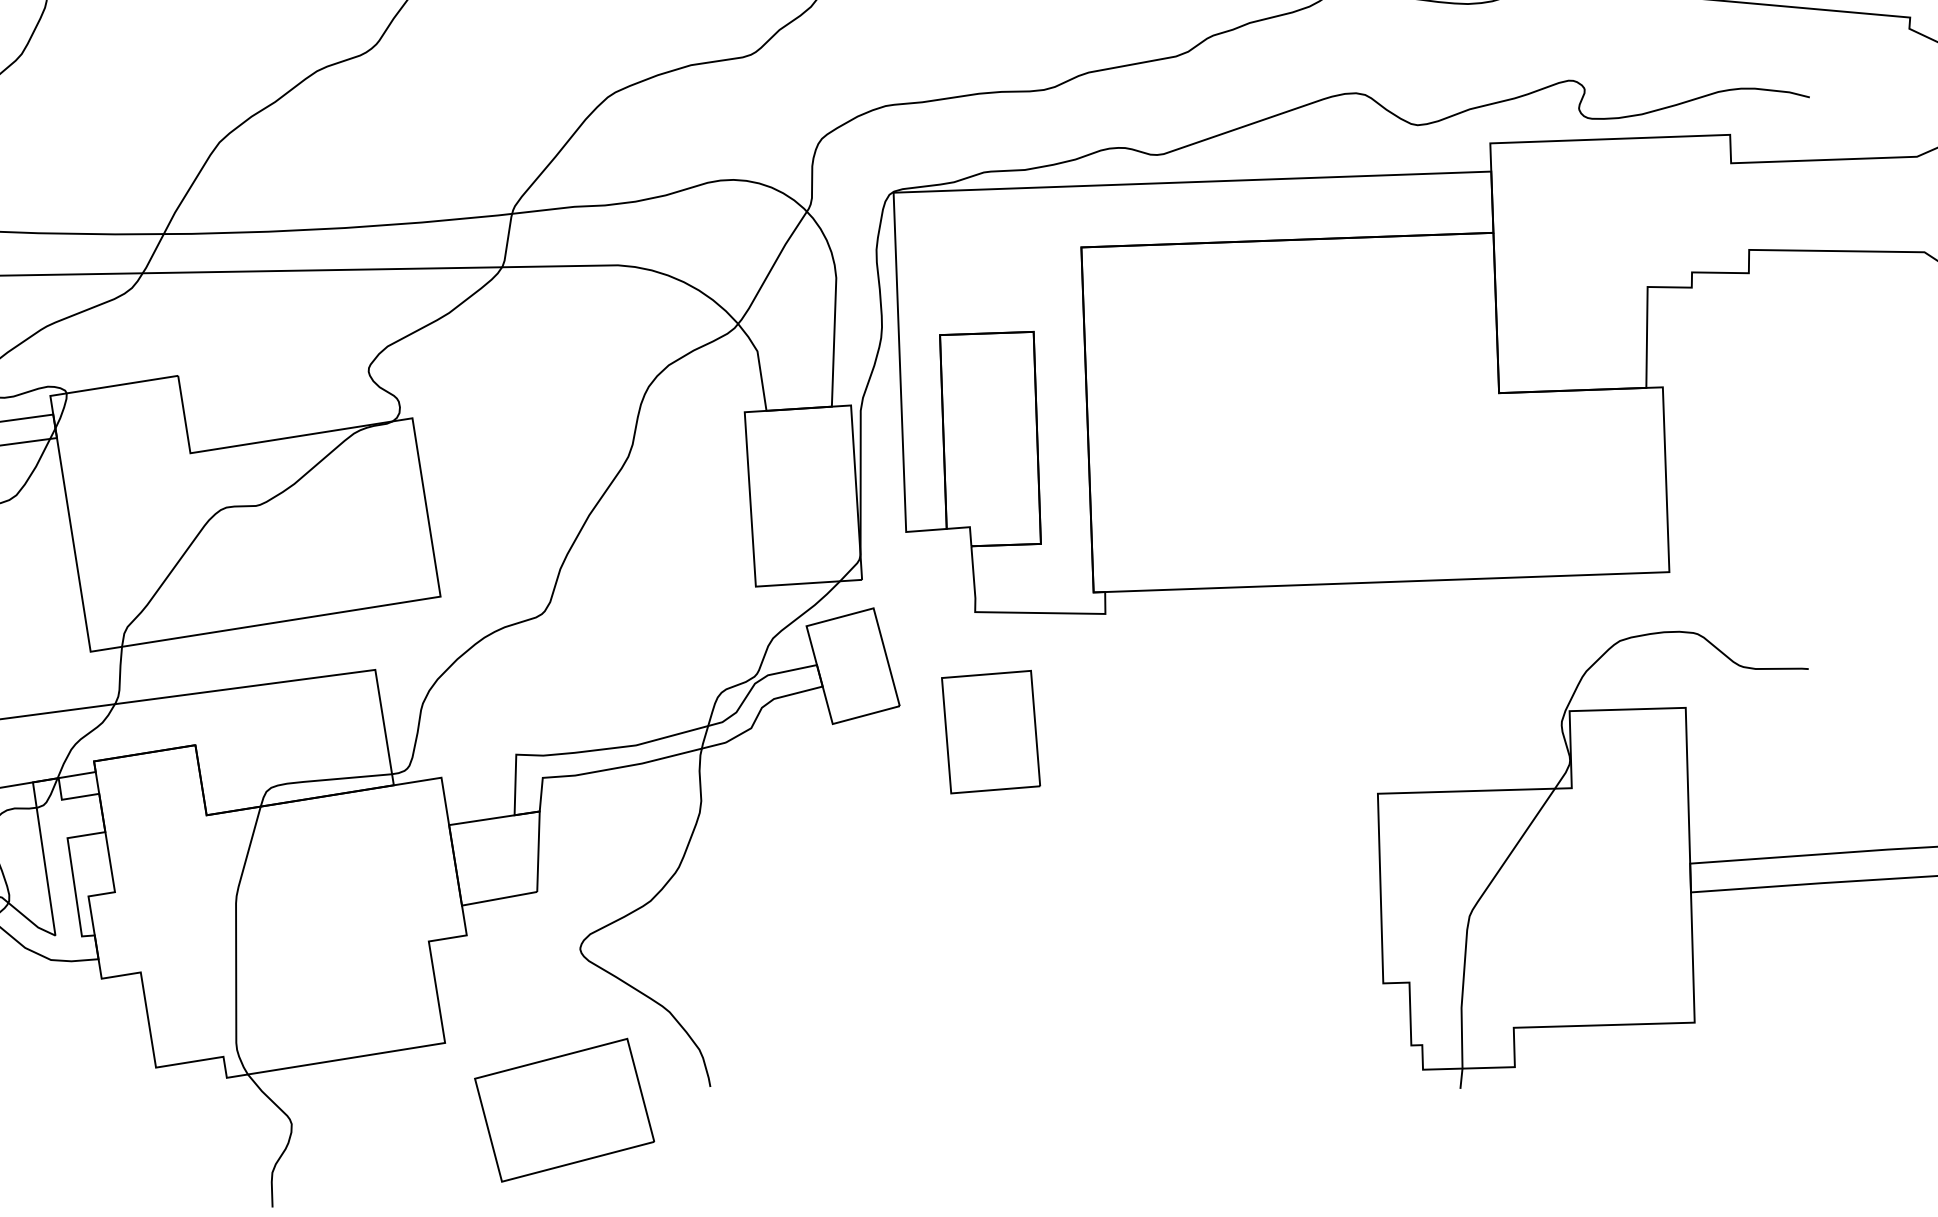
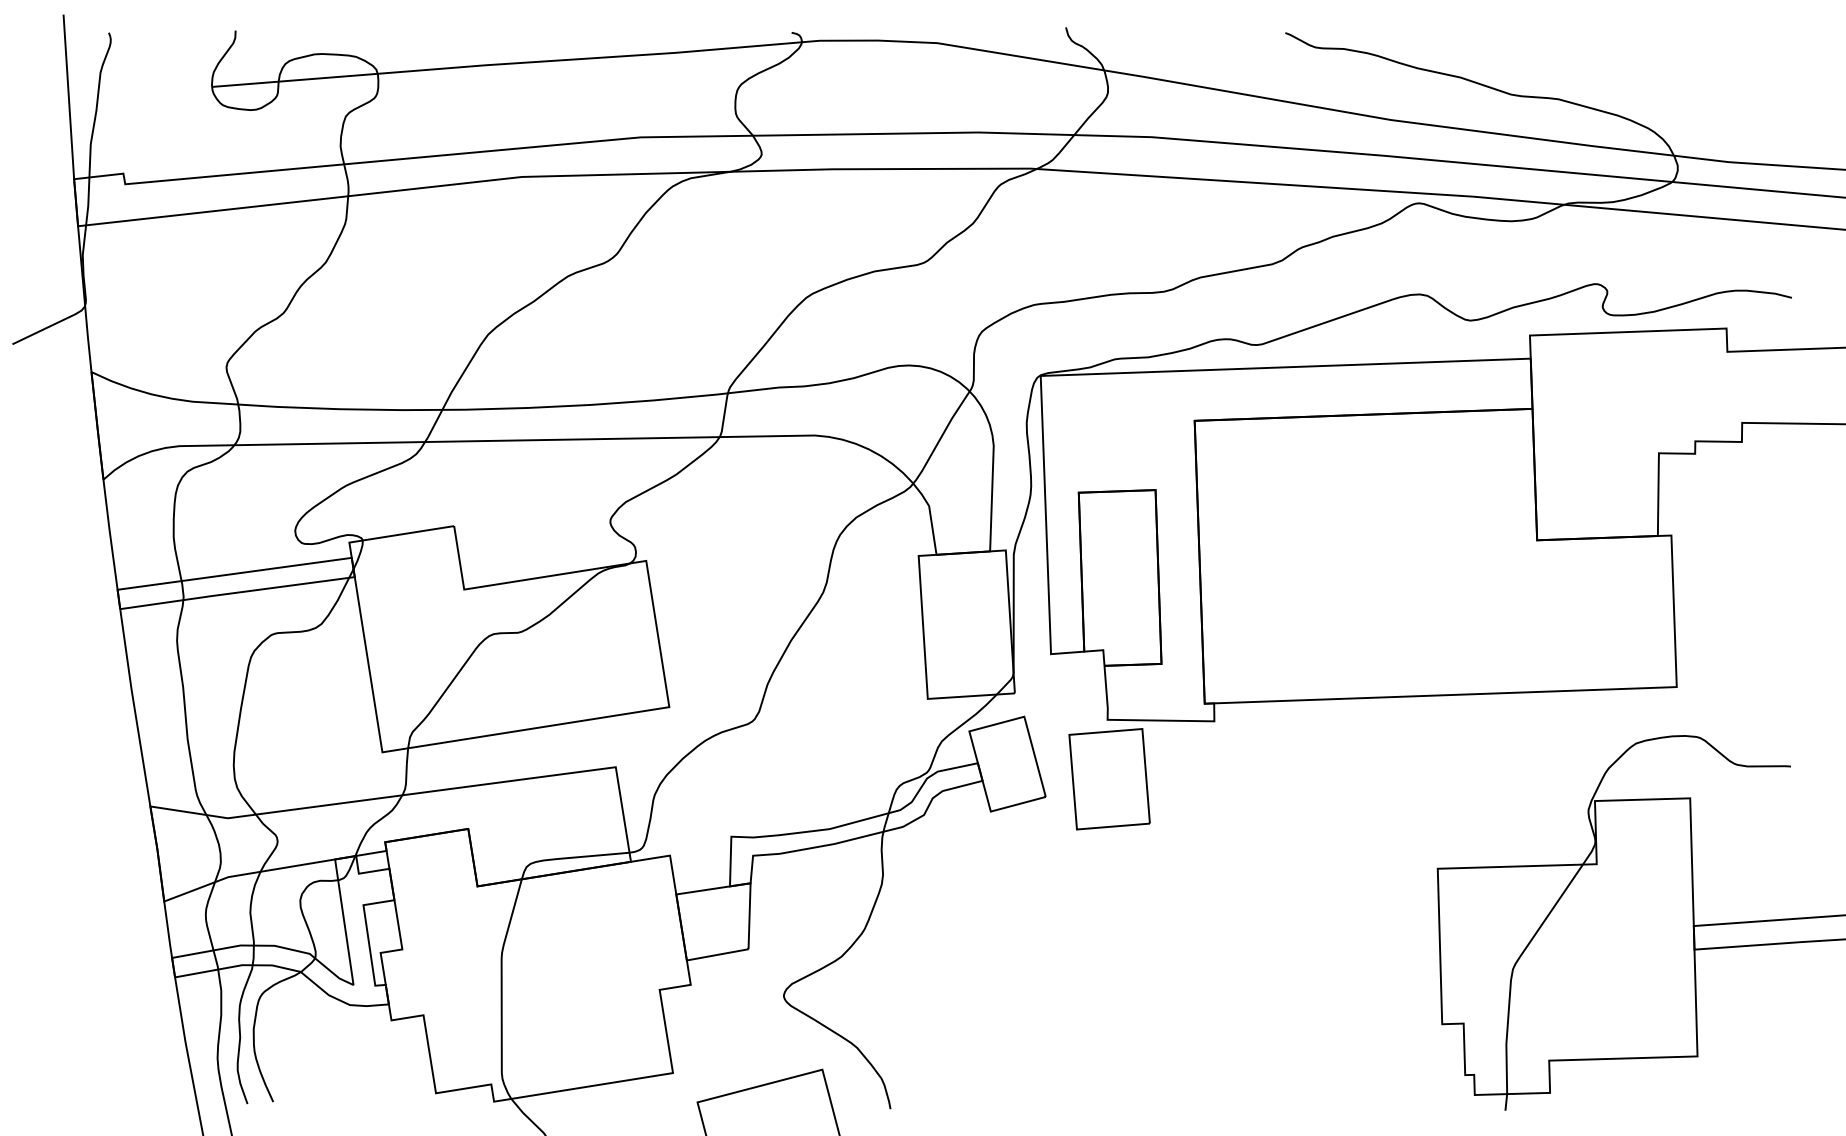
part: (990, 732) -> (1109, 779), moved

